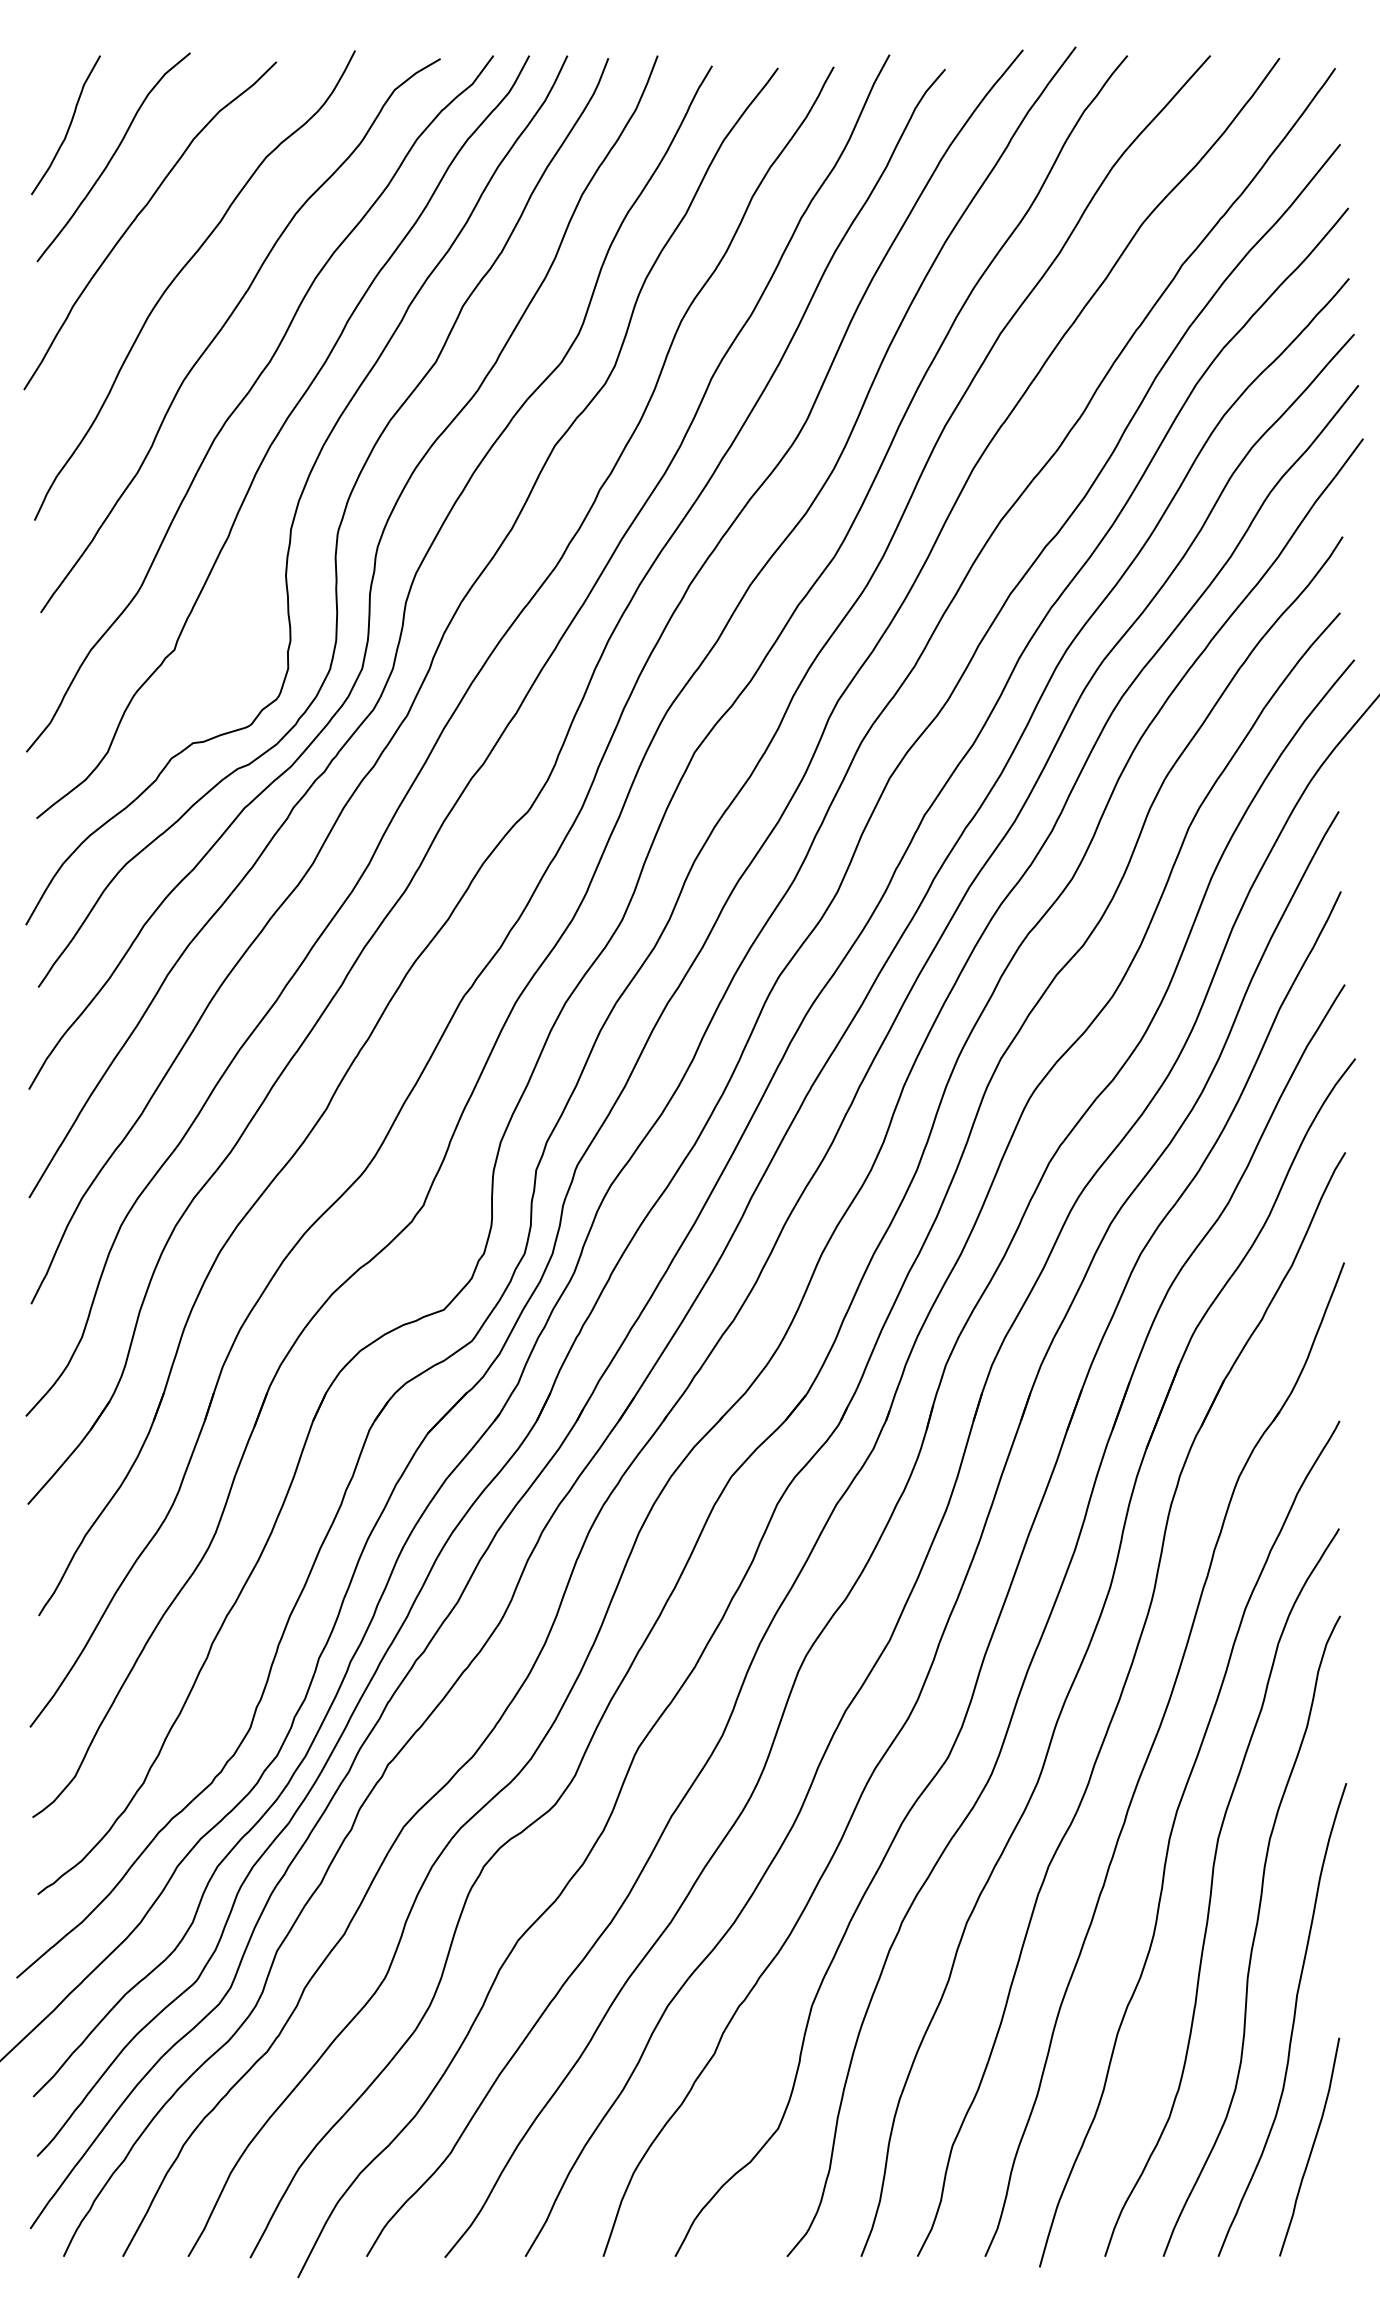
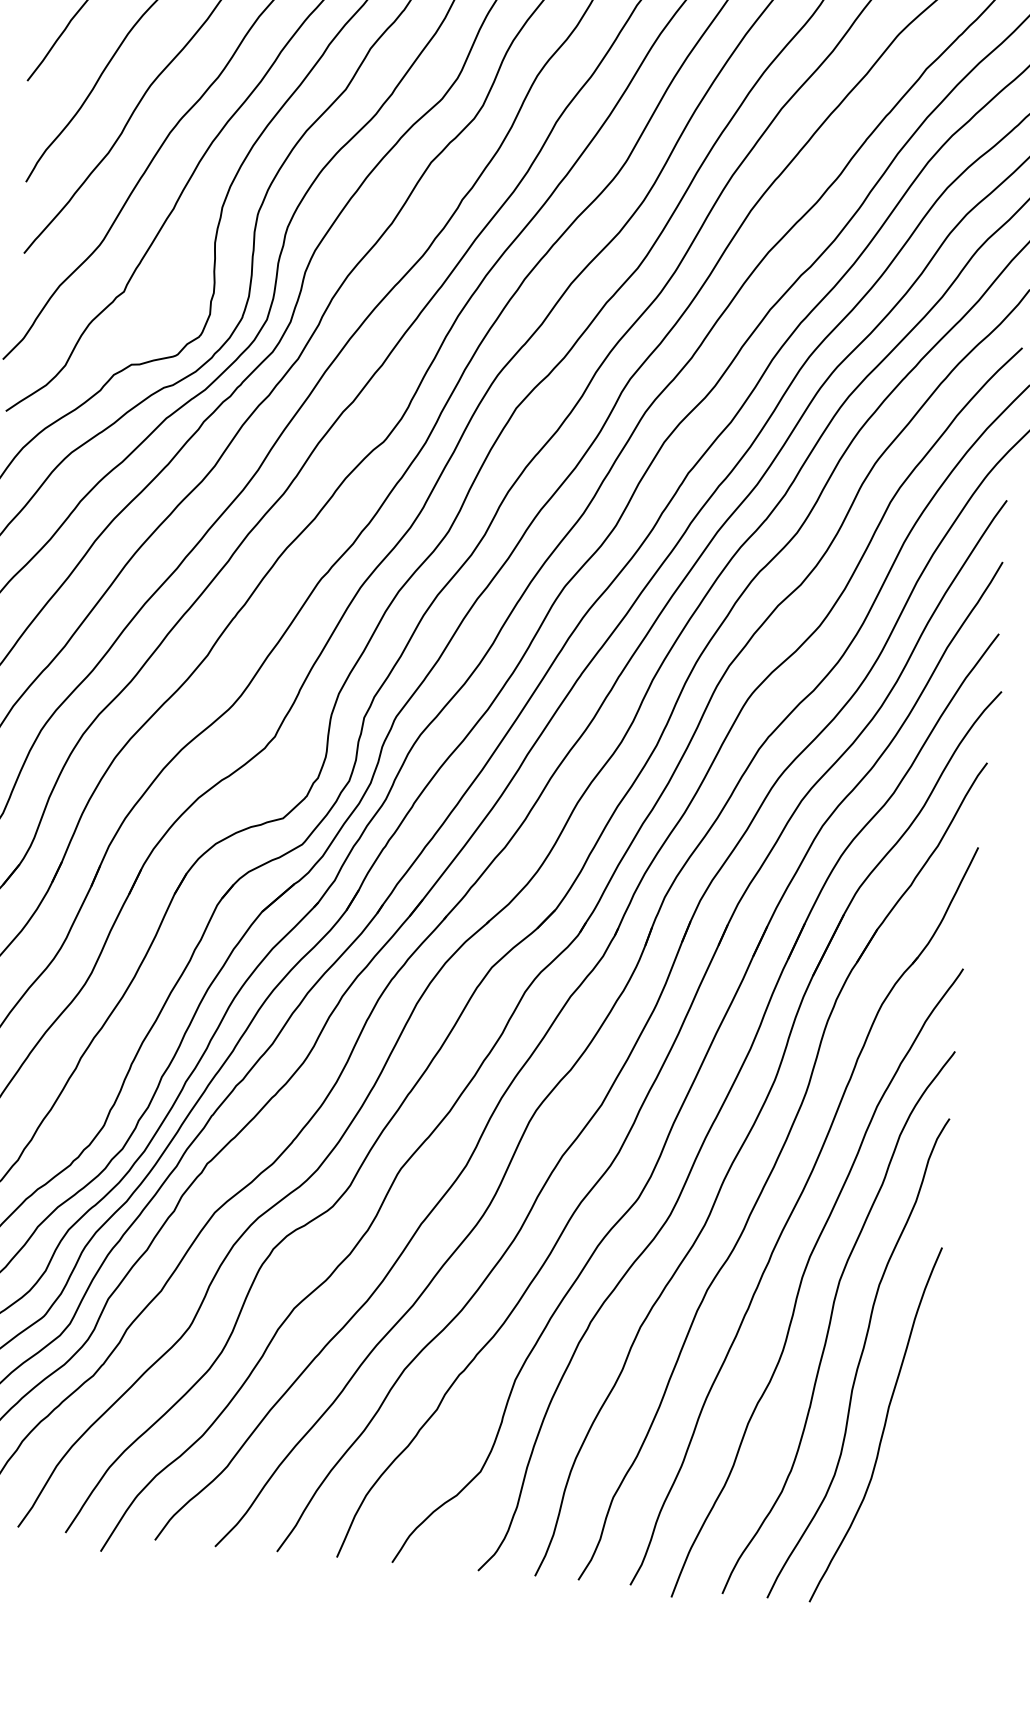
curve: (1311, 2147) -> (888, 1525), removed

